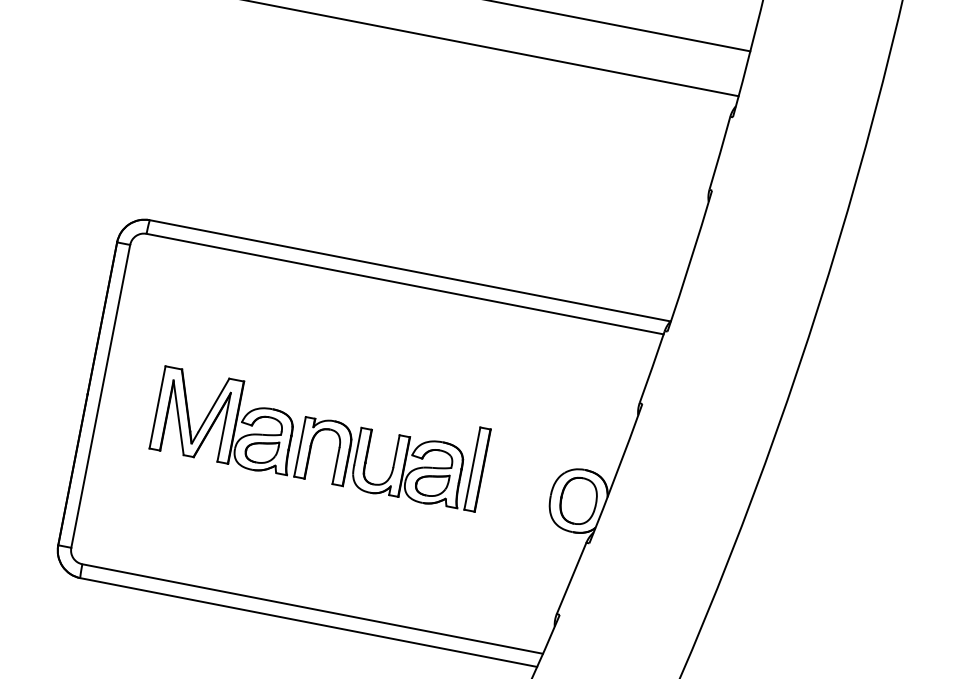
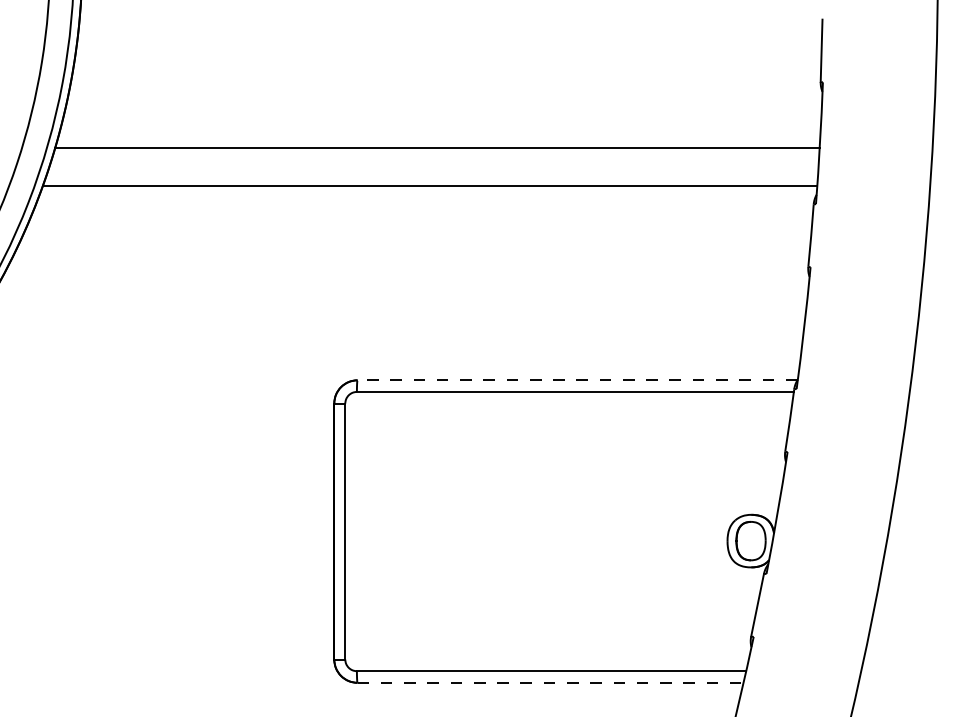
line: (410, 271) -> (577, 380), solid -> dashed
part: (319, 438) -> (530, 531), removed
line: (310, 622) -> (551, 682), solid -> dashed

